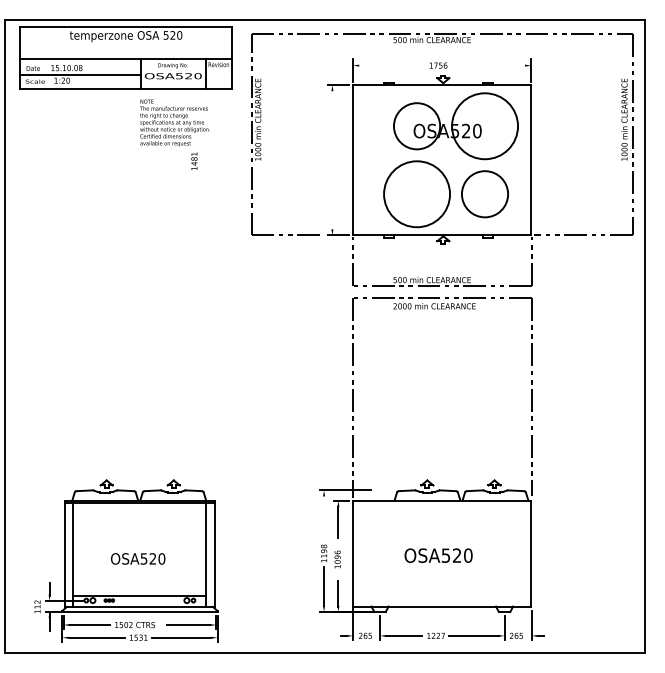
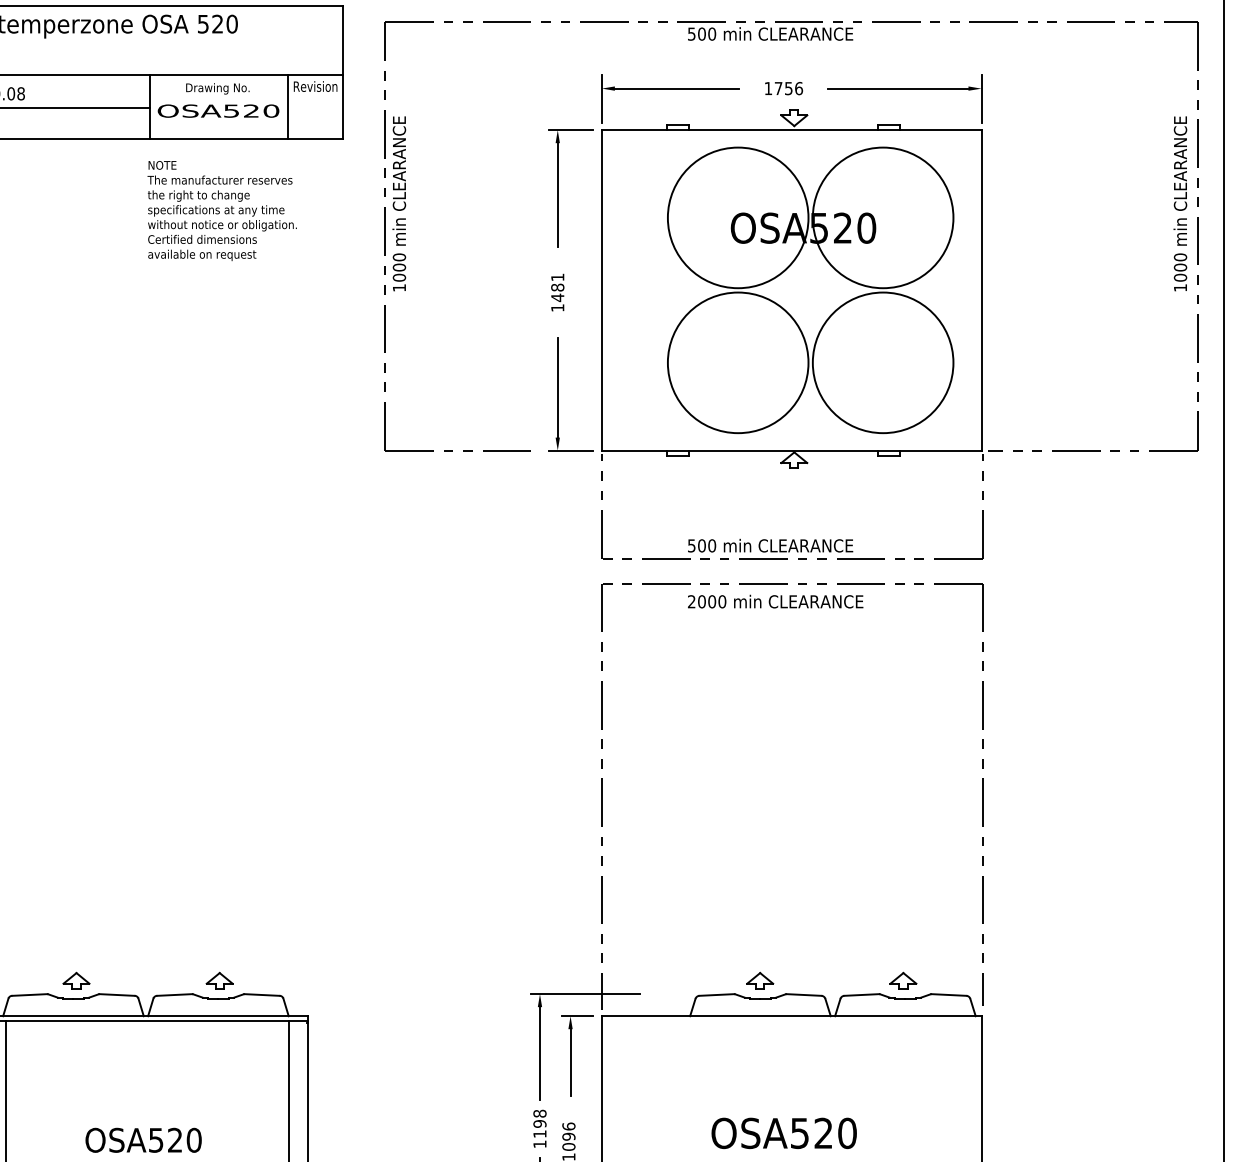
line: (388, 65) -> (677, 88), added
line: (492, 65) -> (899, 88), added
line: (332, 115) -> (557, 194), added
circle: (417, 126) -> (739, 218), size x1.43
text: (194, 160) -> (557, 290), moved
circle: (485, 194) -> (884, 363), size x1.43
line: (332, 205) -> (557, 386), added
line: (324, 518) -> (540, 1054), added

